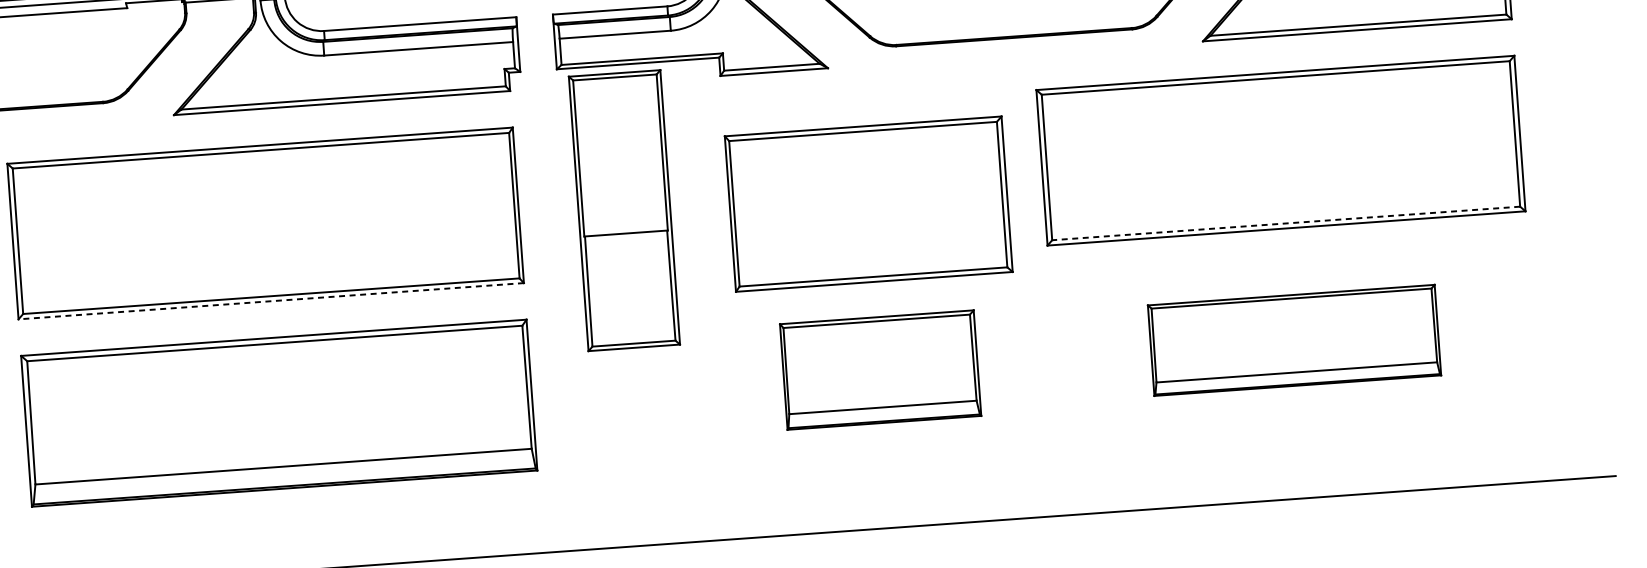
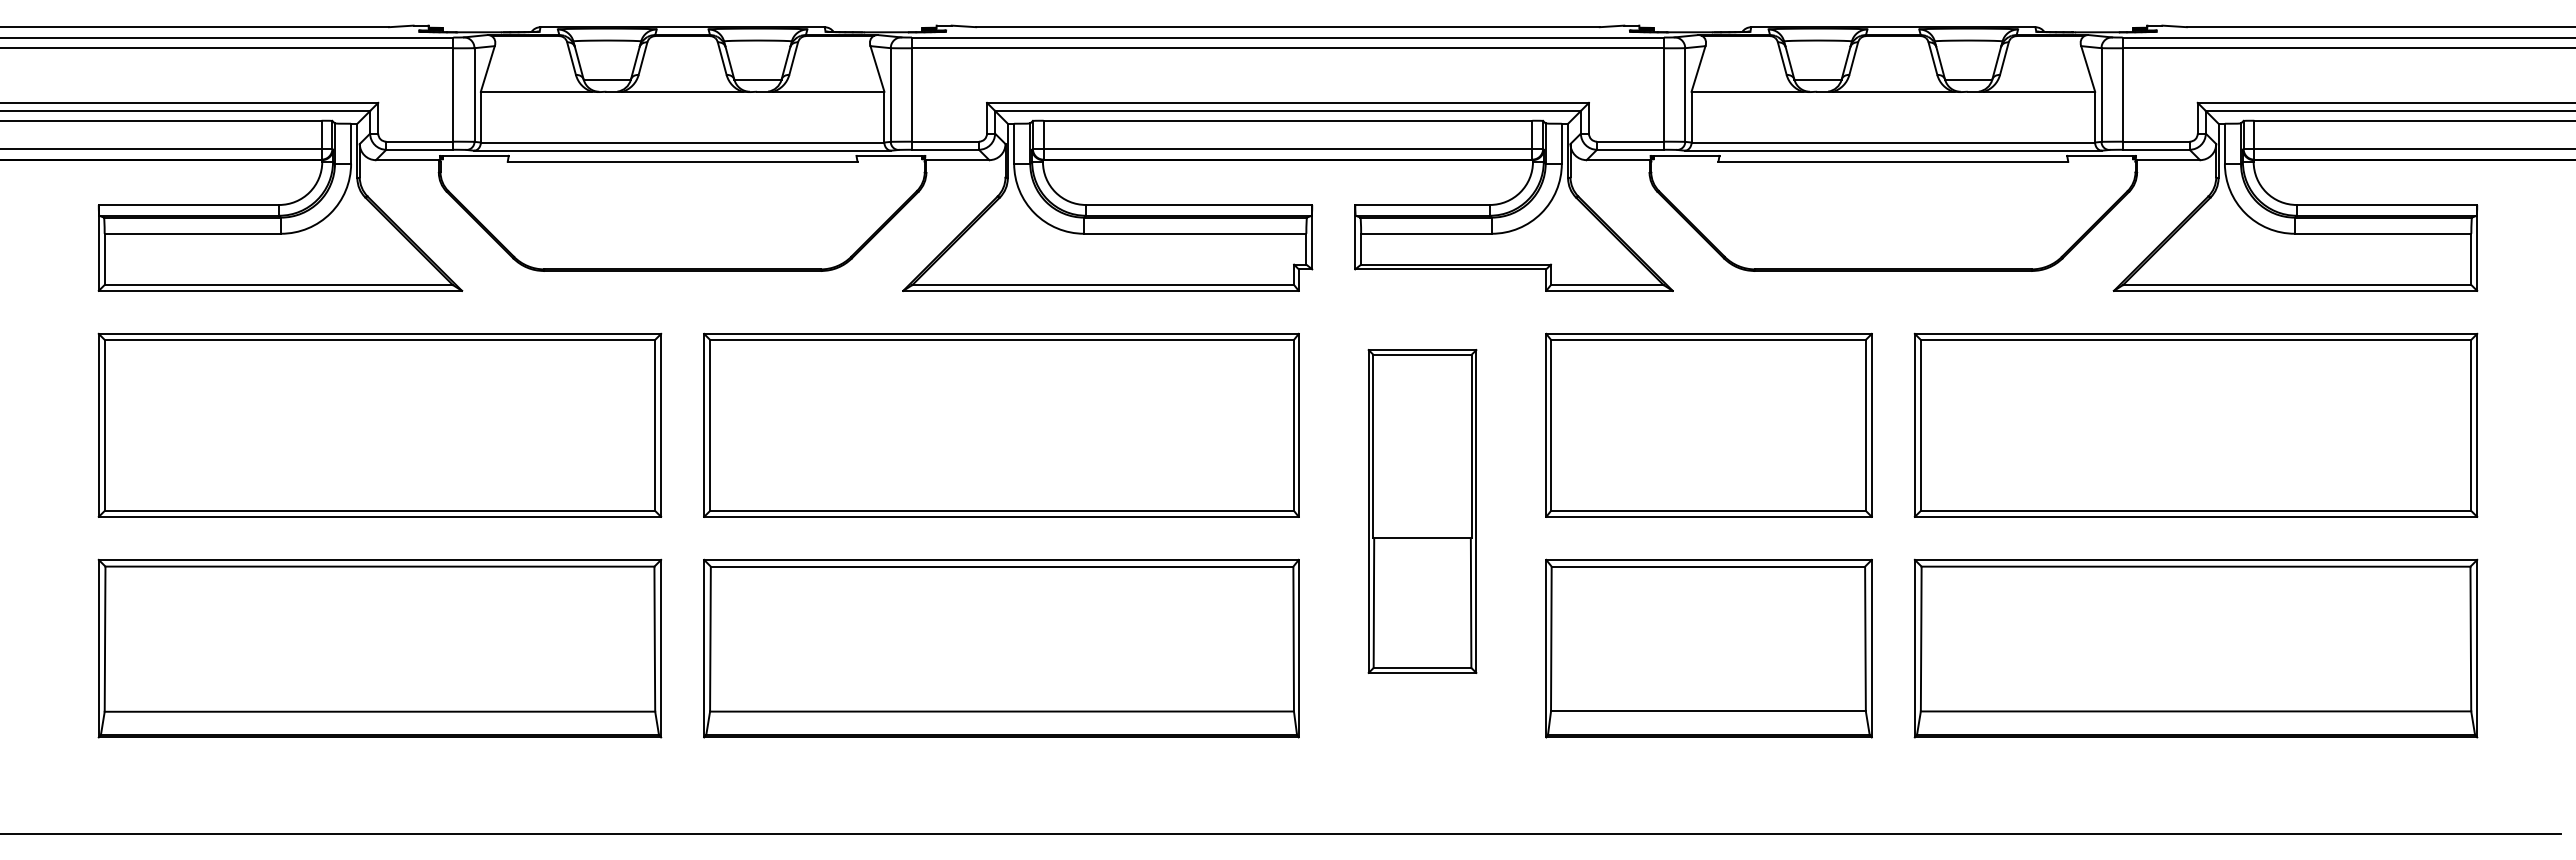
part: (868, 203) -> (1708, 424), moved
part: (624, 210) -> (1422, 511), moved
line: (1285, 223) -> (2195, 511), dashed -> solid
line: (270, 300) -> (1000, 516), dashed -> solid
part: (1294, 340) -> (2195, 648), size x1.67
part: (880, 370) -> (1708, 648), size x1.43

